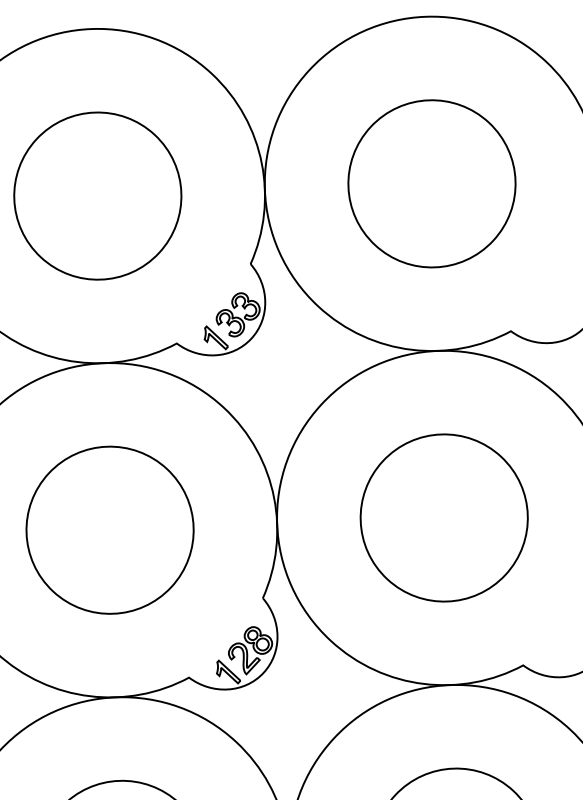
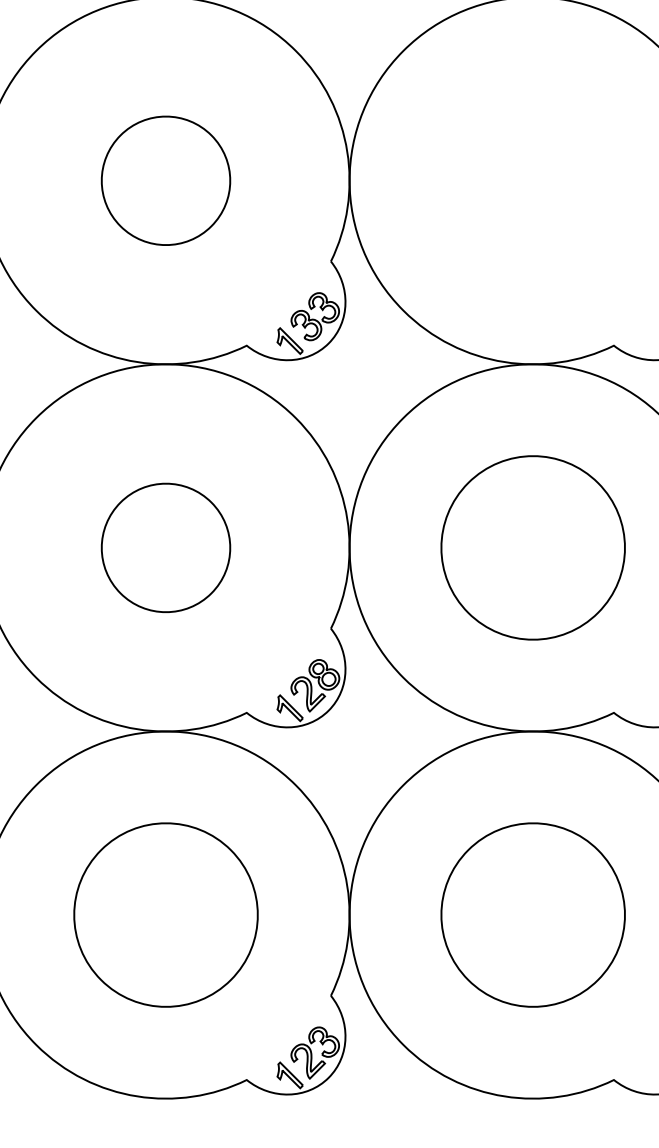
part: (431, 183) -> (532, 180), removed
part: (97, 195) -> (165, 180), size x0.7
part: (109, 529) -> (165, 547), size x0.7

